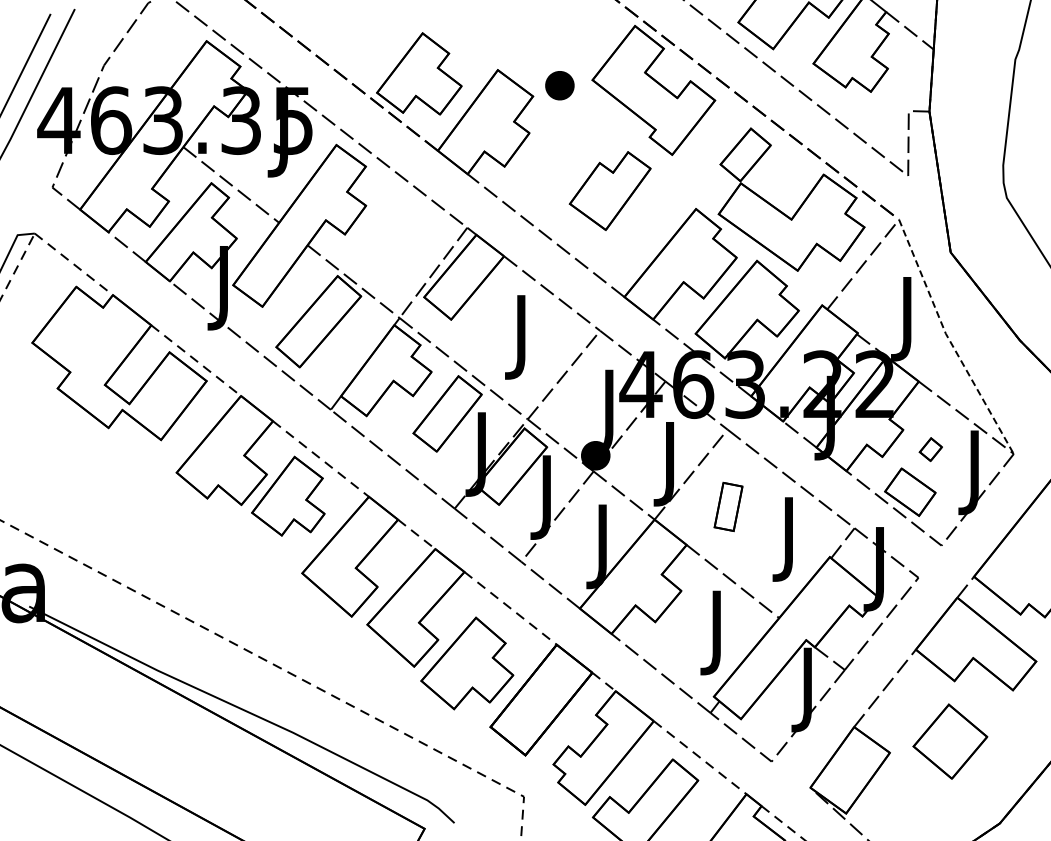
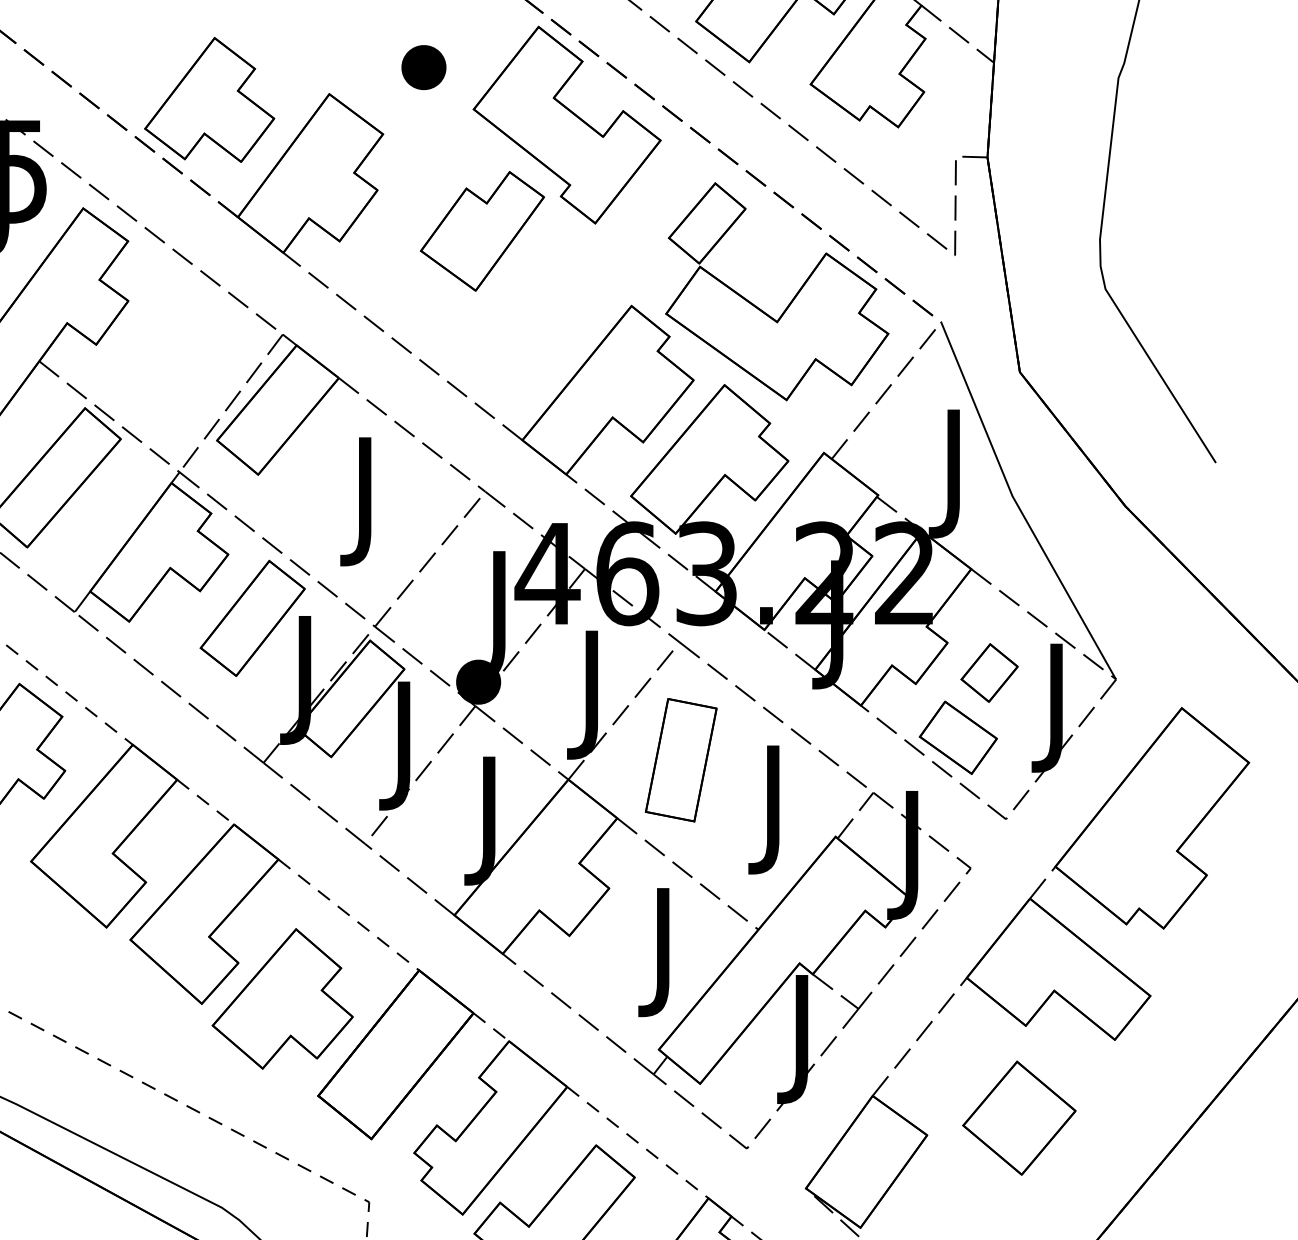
part: (559, 85) -> (423, 67), moved
part: (609, 190) -> (481, 230), moved
line: (949, 340) -> (1018, 506), dashed -> solid
part: (930, 449) -> (989, 672), size x1.67
part: (728, 506) -> (681, 759), size x1.67

